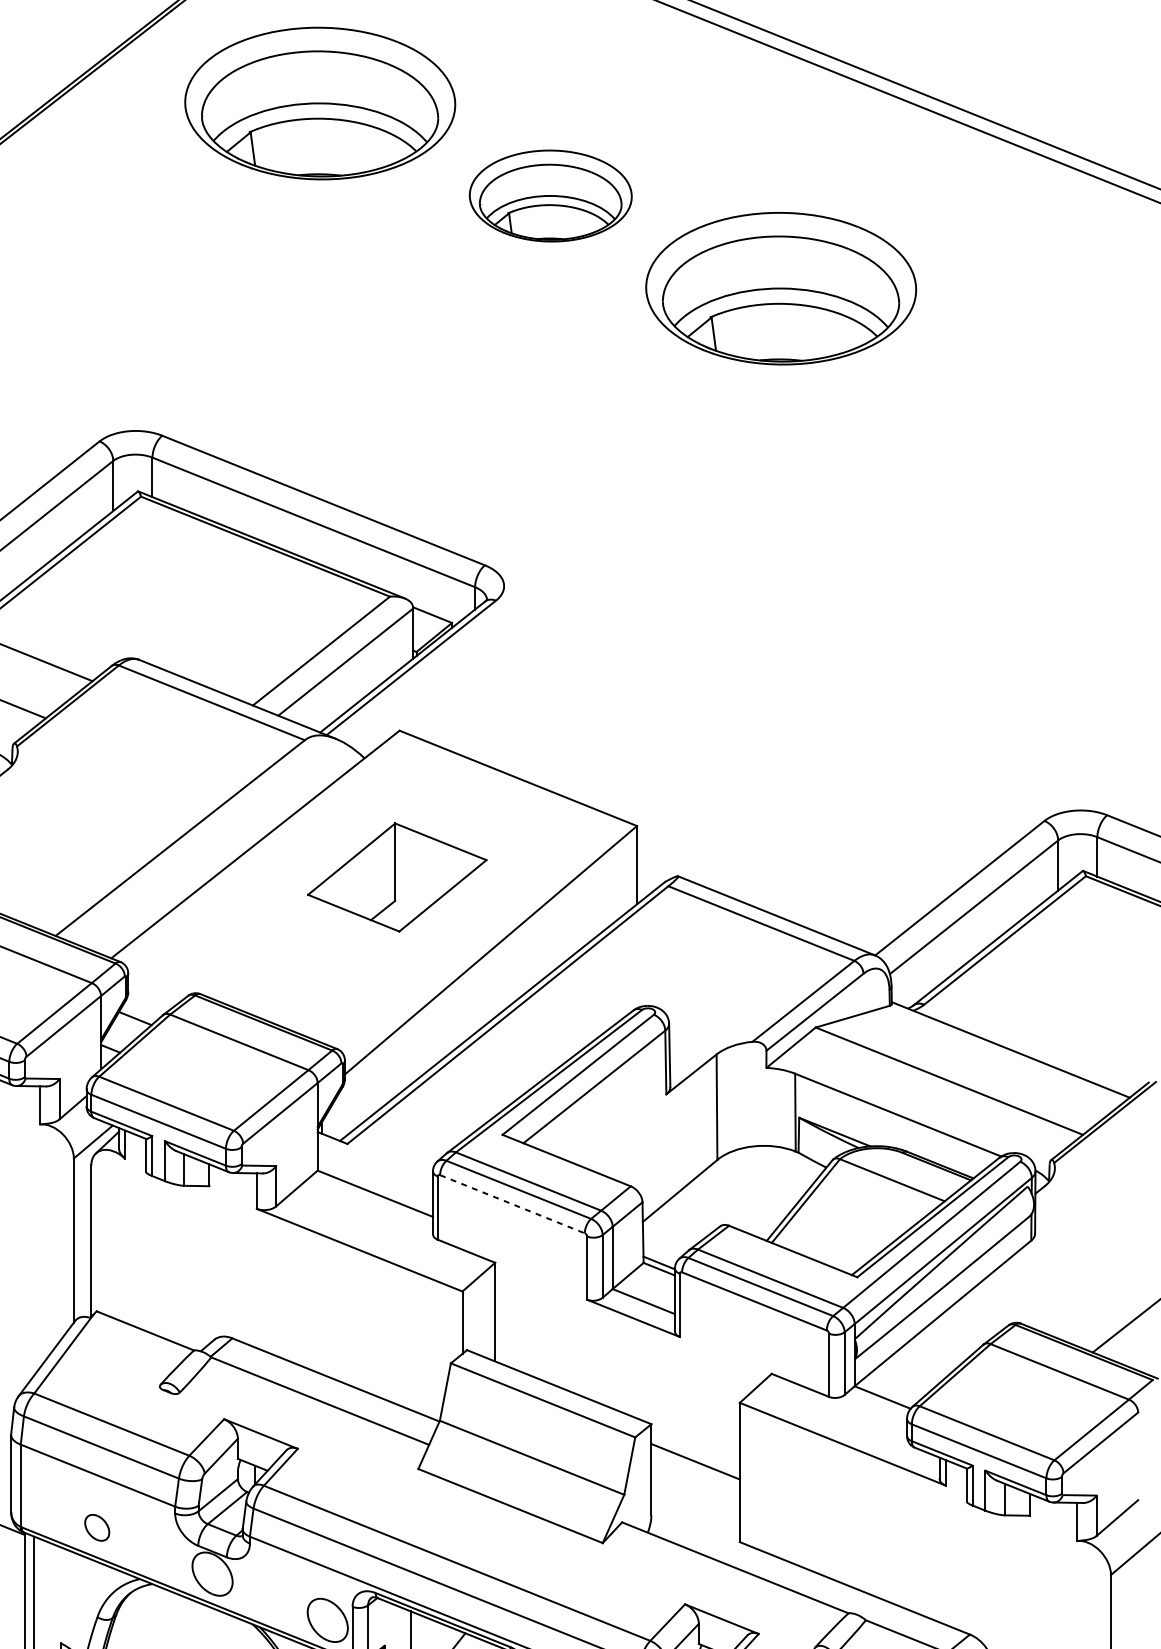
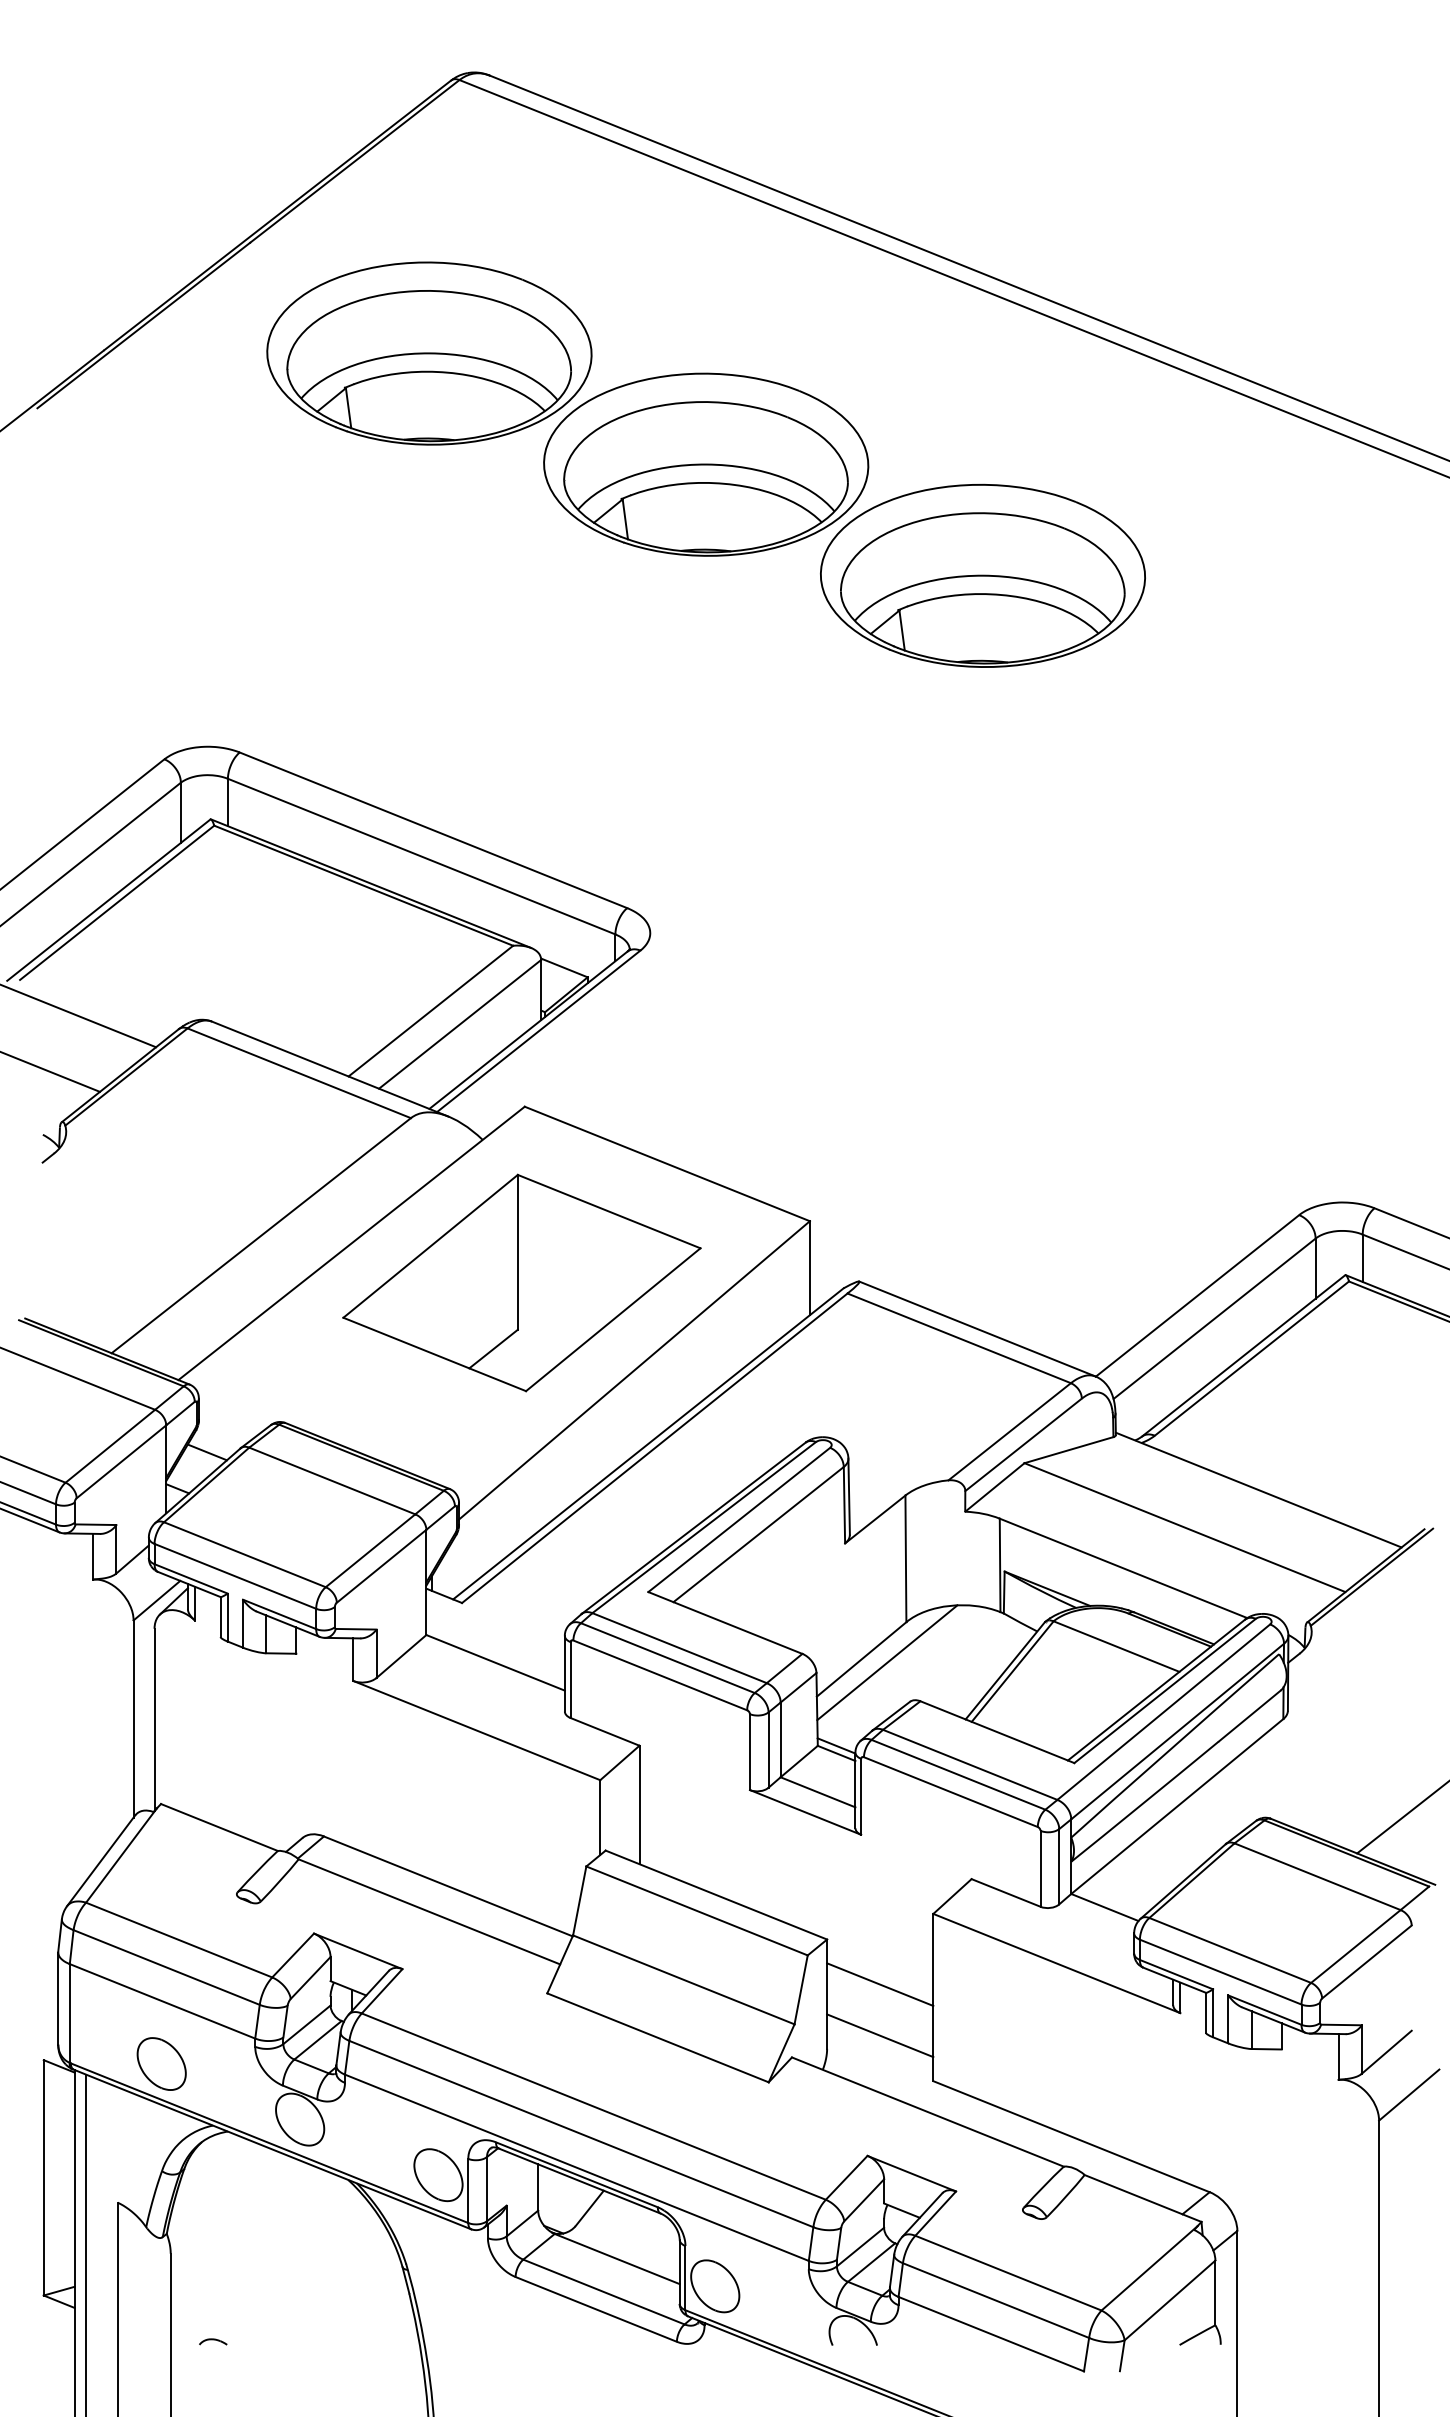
part: (550, 195) -> (706, 464), size x1.67
part: (396, 877) -> (521, 1282), size x1.67
line: (701, 1193) -> (887, 1662), added
line: (512, 1204) -> (660, 1675), dashed -> solid
line: (695, 1504) -> (880, 2035), added
part: (97, 1527) -> (161, 2063), size x1.67

